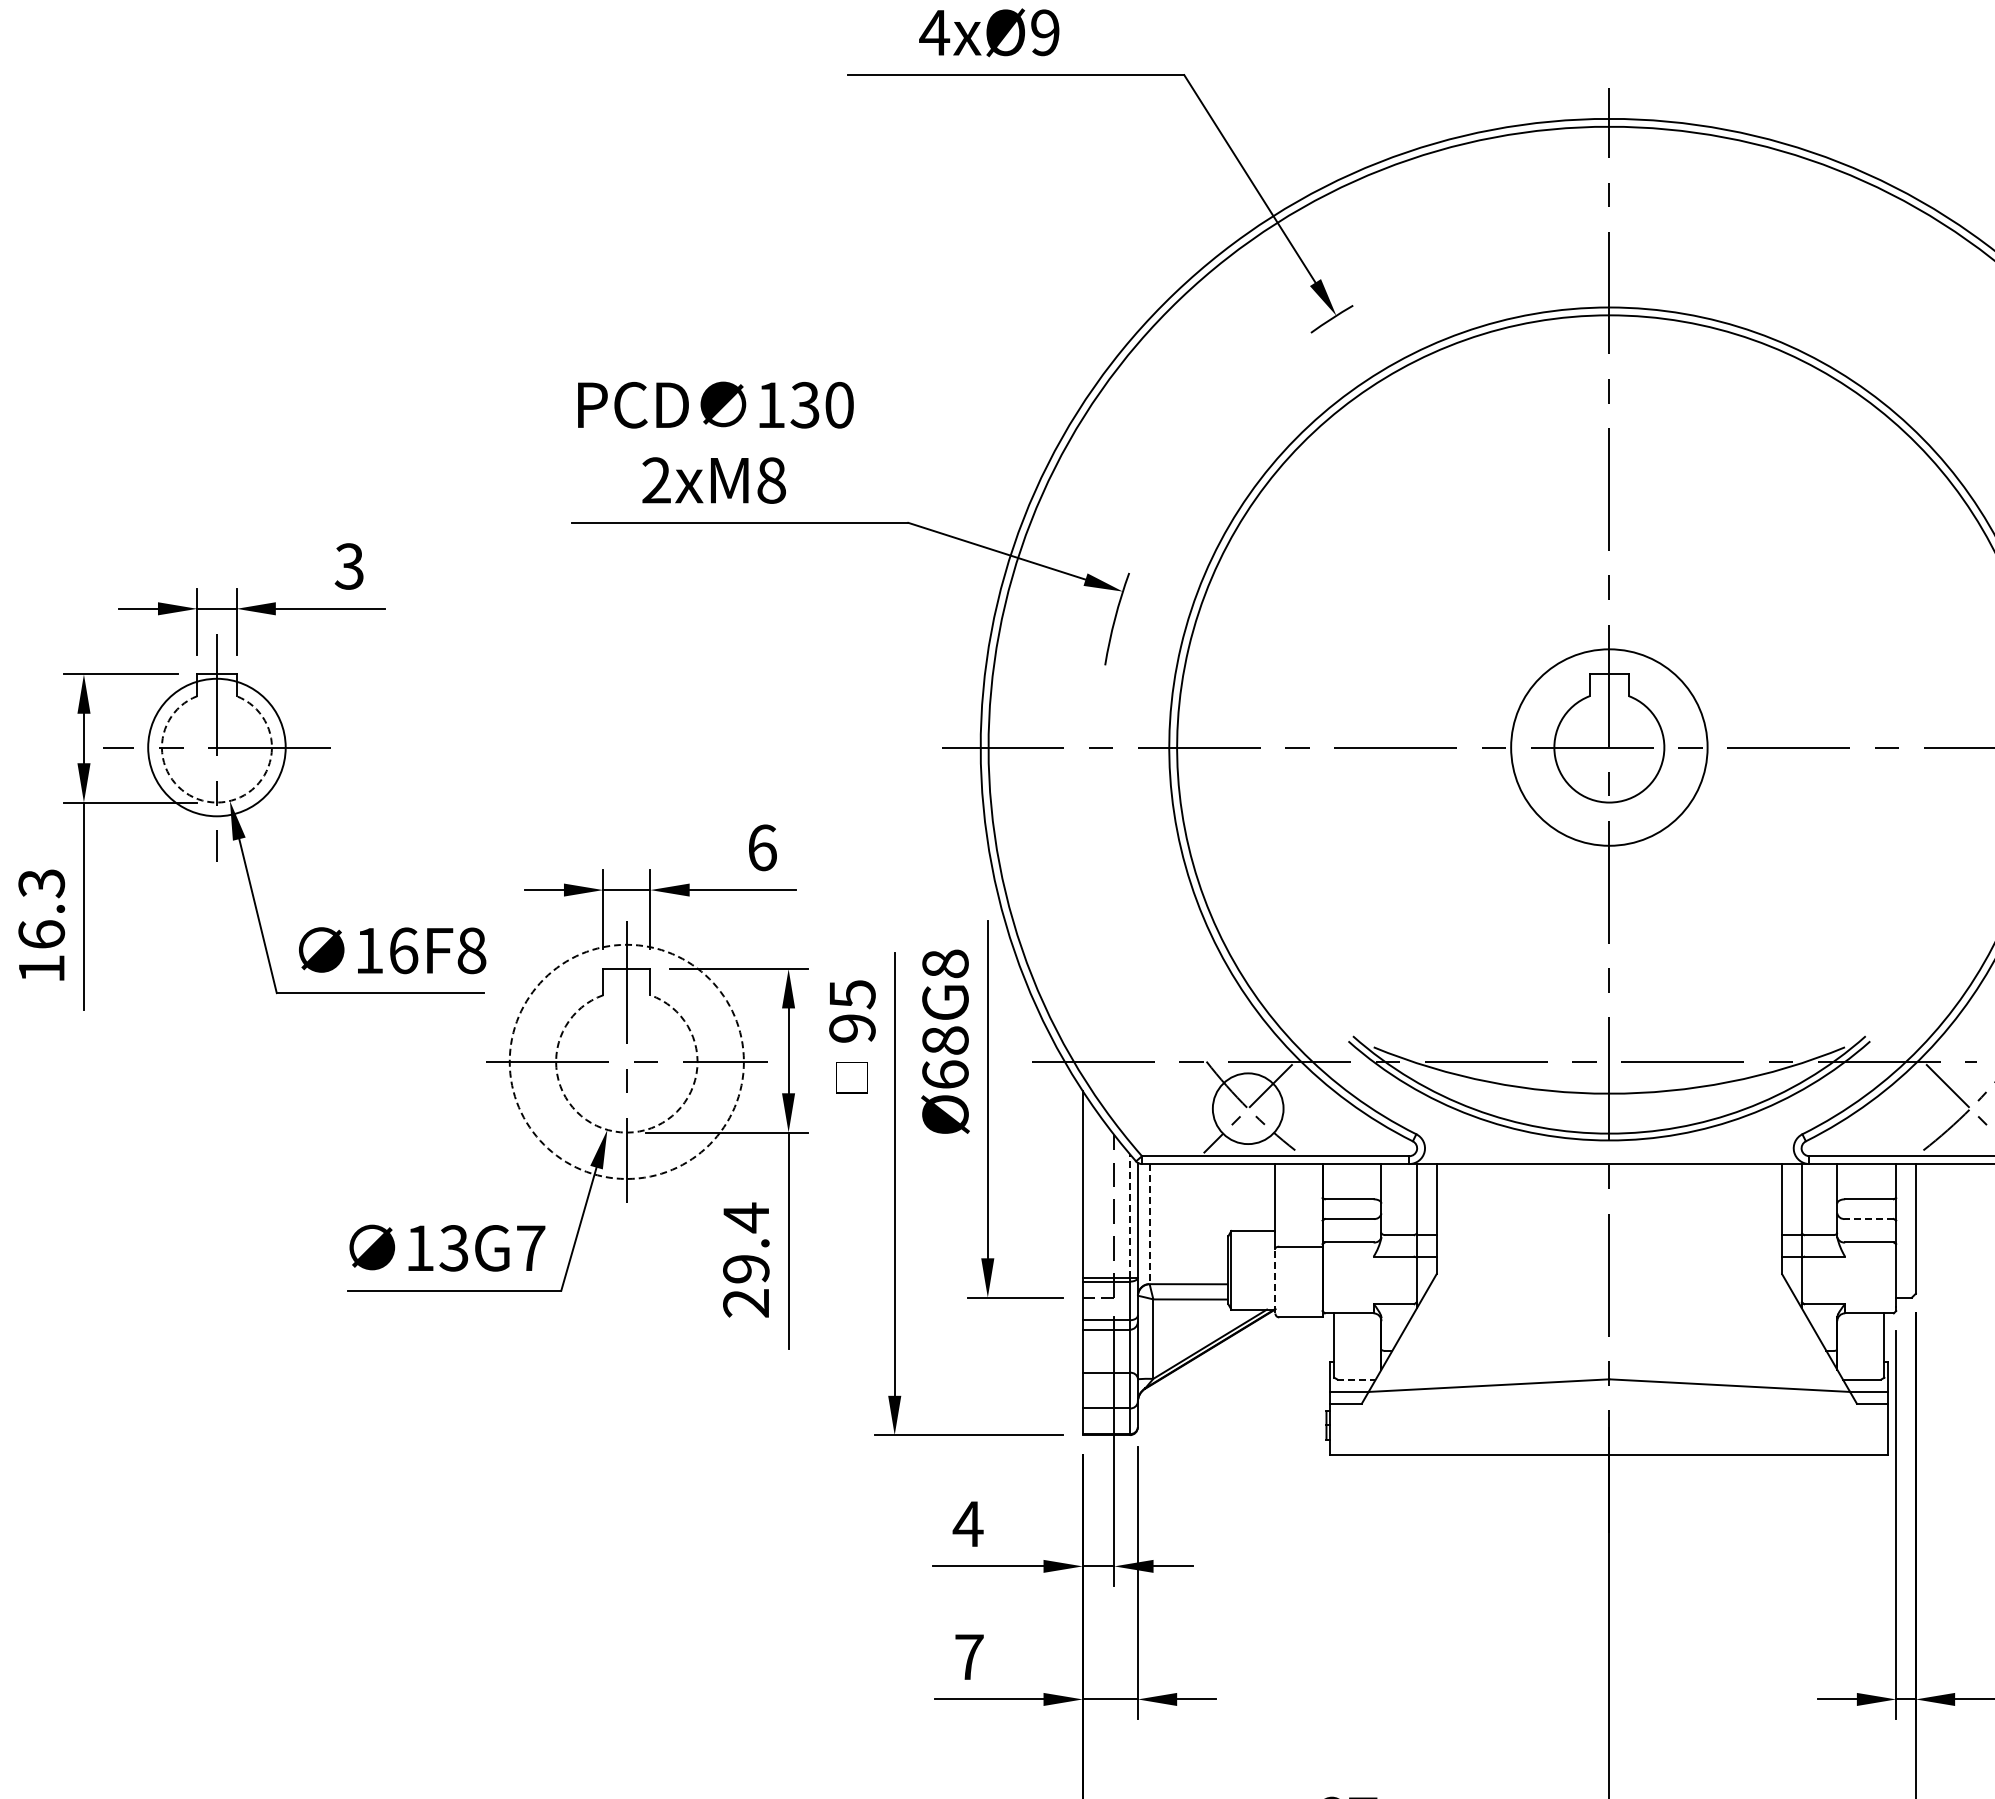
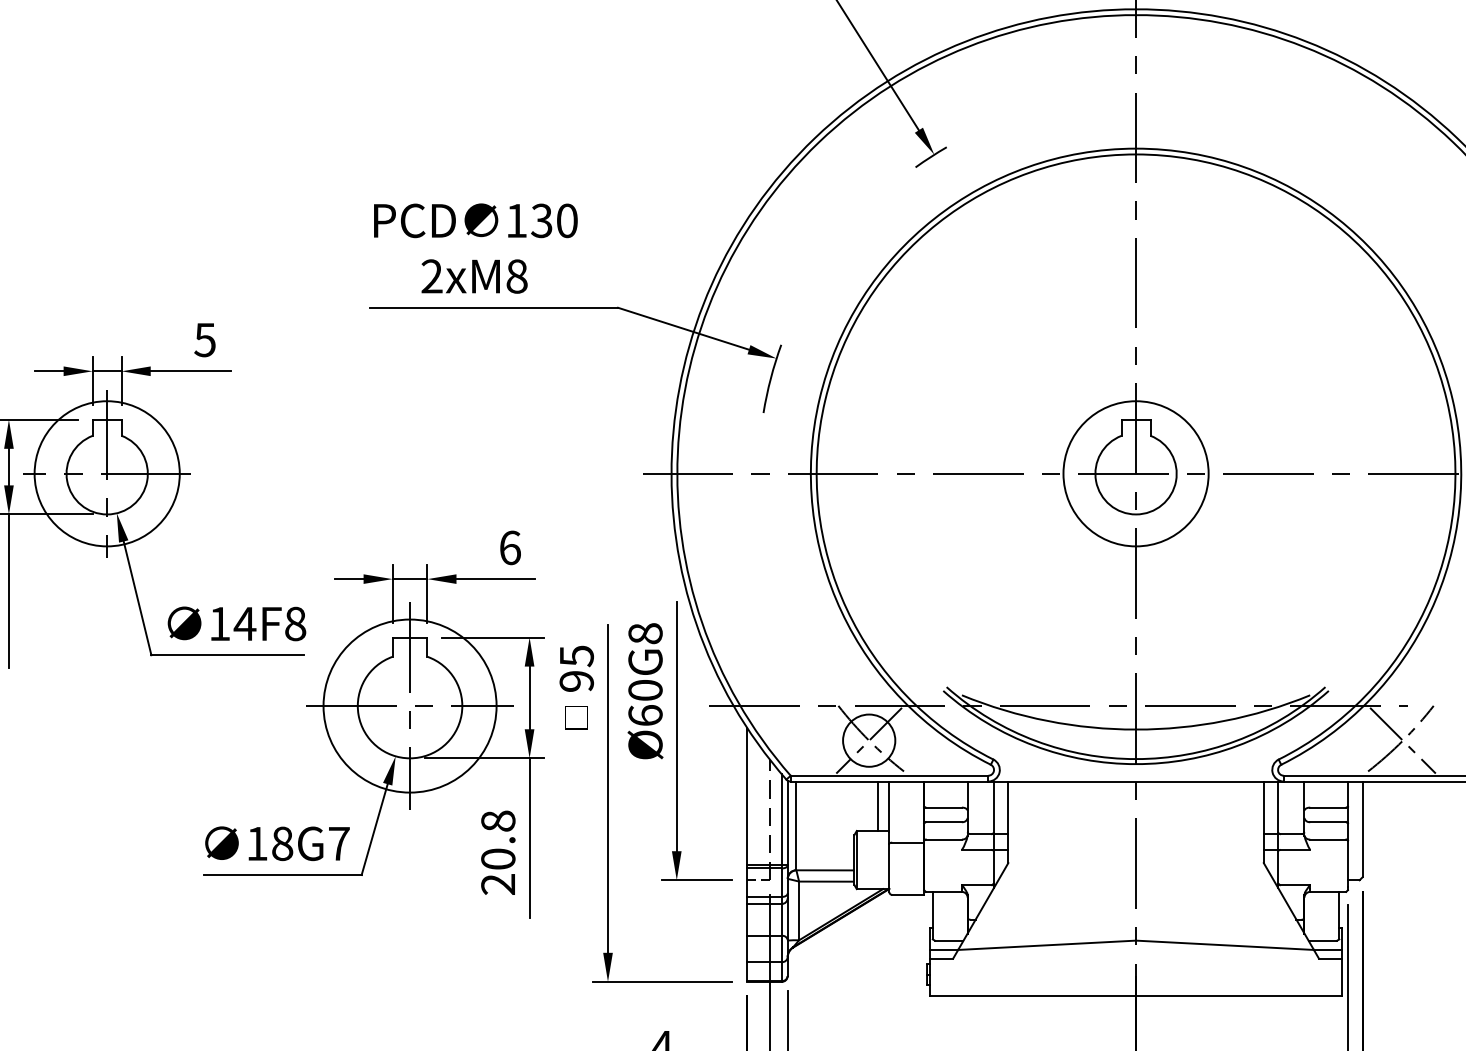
text: (348, 566) -> (204, 340), 3 -> 5
circle: (216, 747) -> (106, 473), size x1.43
arc: (216, 802) -> (106, 514), dashed -> solid
text: (403, 950) -> (245, 623), 16F8 -> 14F8
text: (945, 1040) -> (645, 690), Ø68G8 -> Ø60G8
circle: (626, 1061) -> (409, 705), dashed -> solid
arc: (626, 1132) -> (409, 758), dashed -> solid
line: (1259, 1197) -> (877, 806), added
line: (1130, 1215) -> (782, 819), dashed -> solid
line: (1868, 1219) -> (1327, 822), dashed -> solid
line: (1149, 1224) -> (796, 826), dashed -> solid
text: (746, 1242) -> (498, 839), 29.4 -> 20.8
text: (453, 1248) -> (281, 843), 13G7 -> 18G7
line: (1275, 1280) -> (889, 867), dashed -> solid
line: (1357, 1379) -> (949, 940), dashed -> solid

